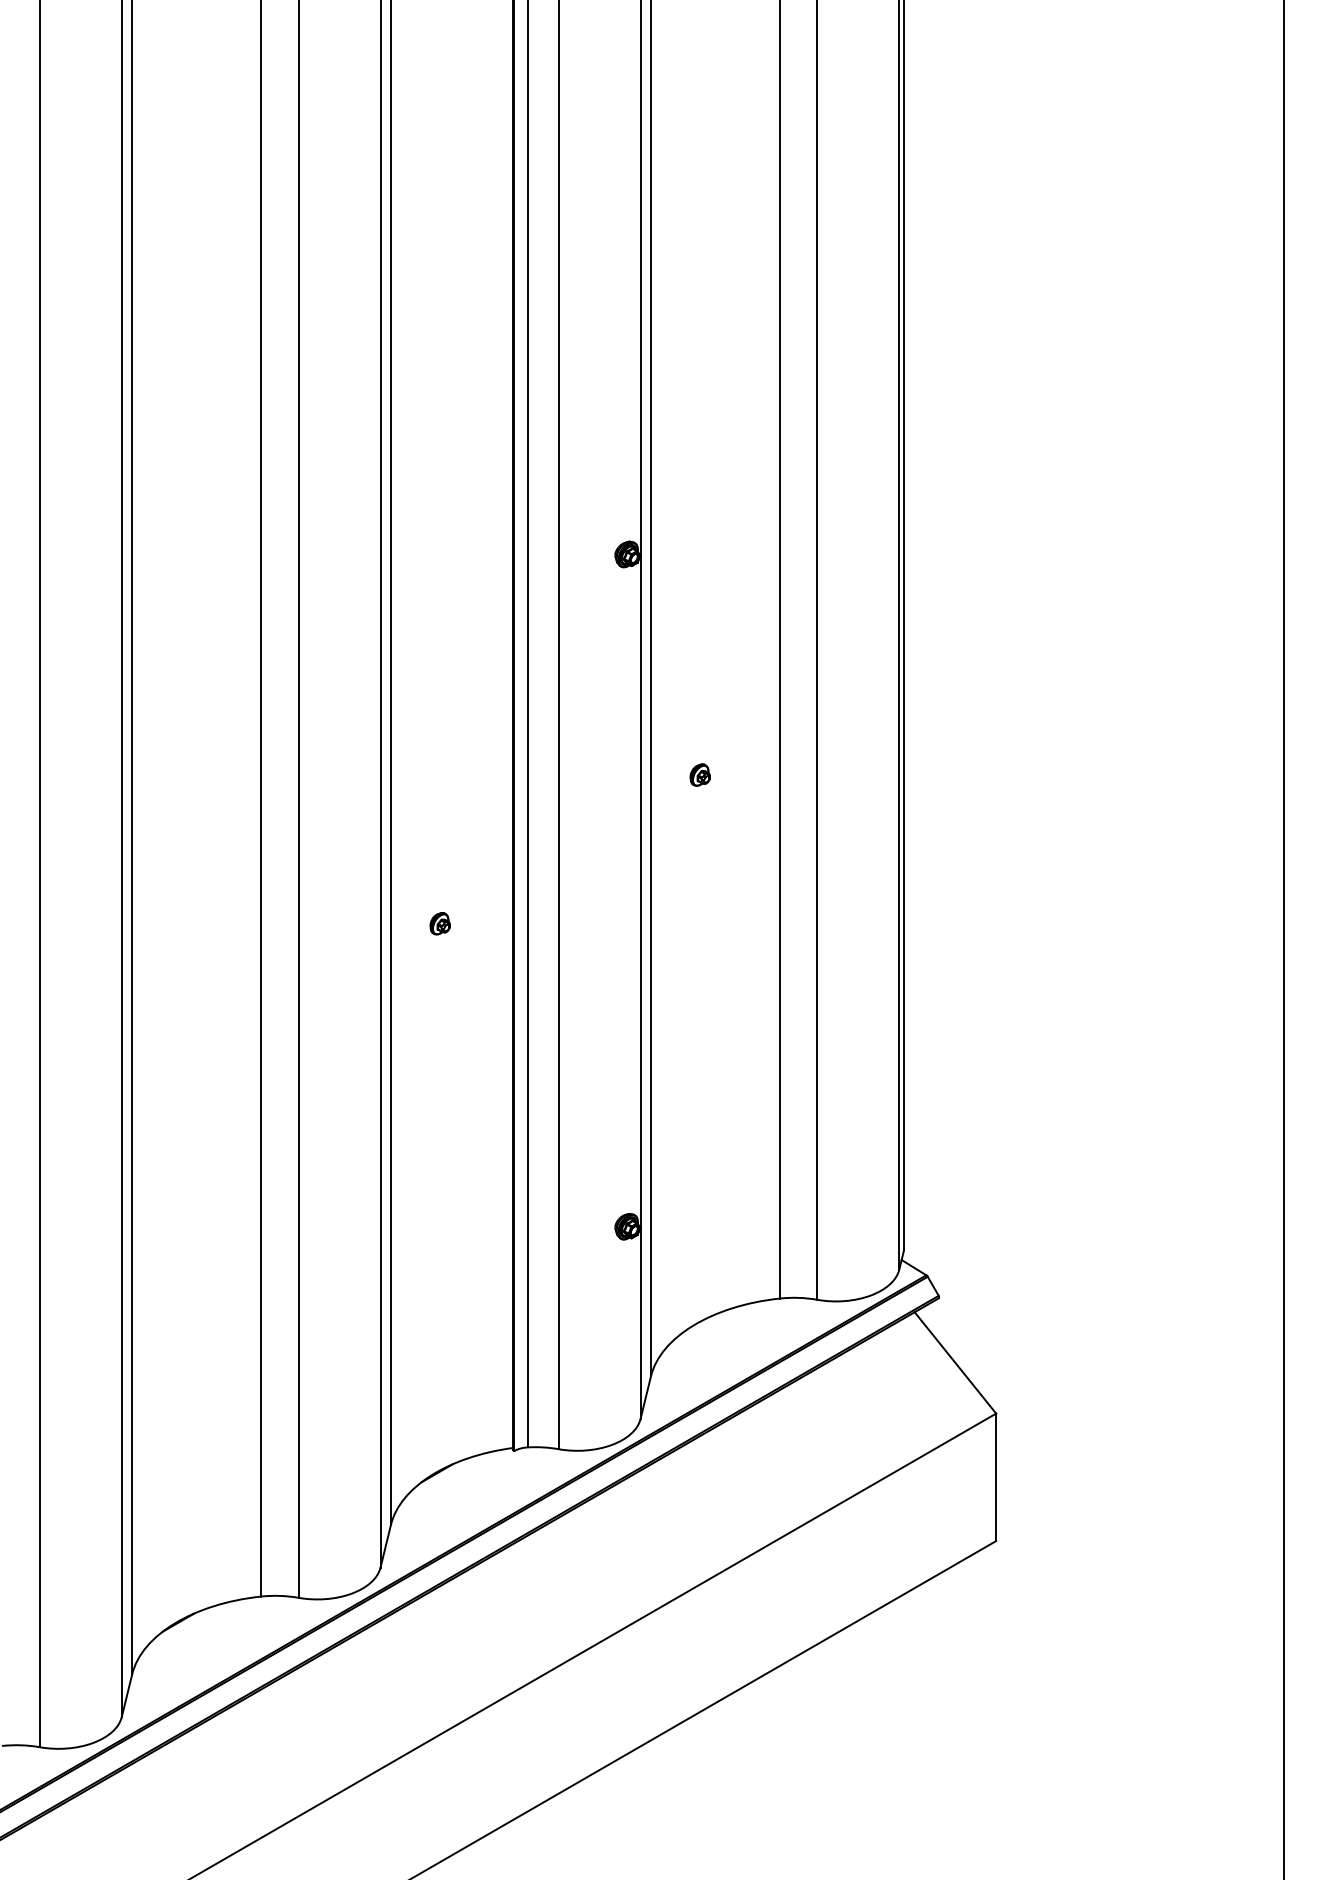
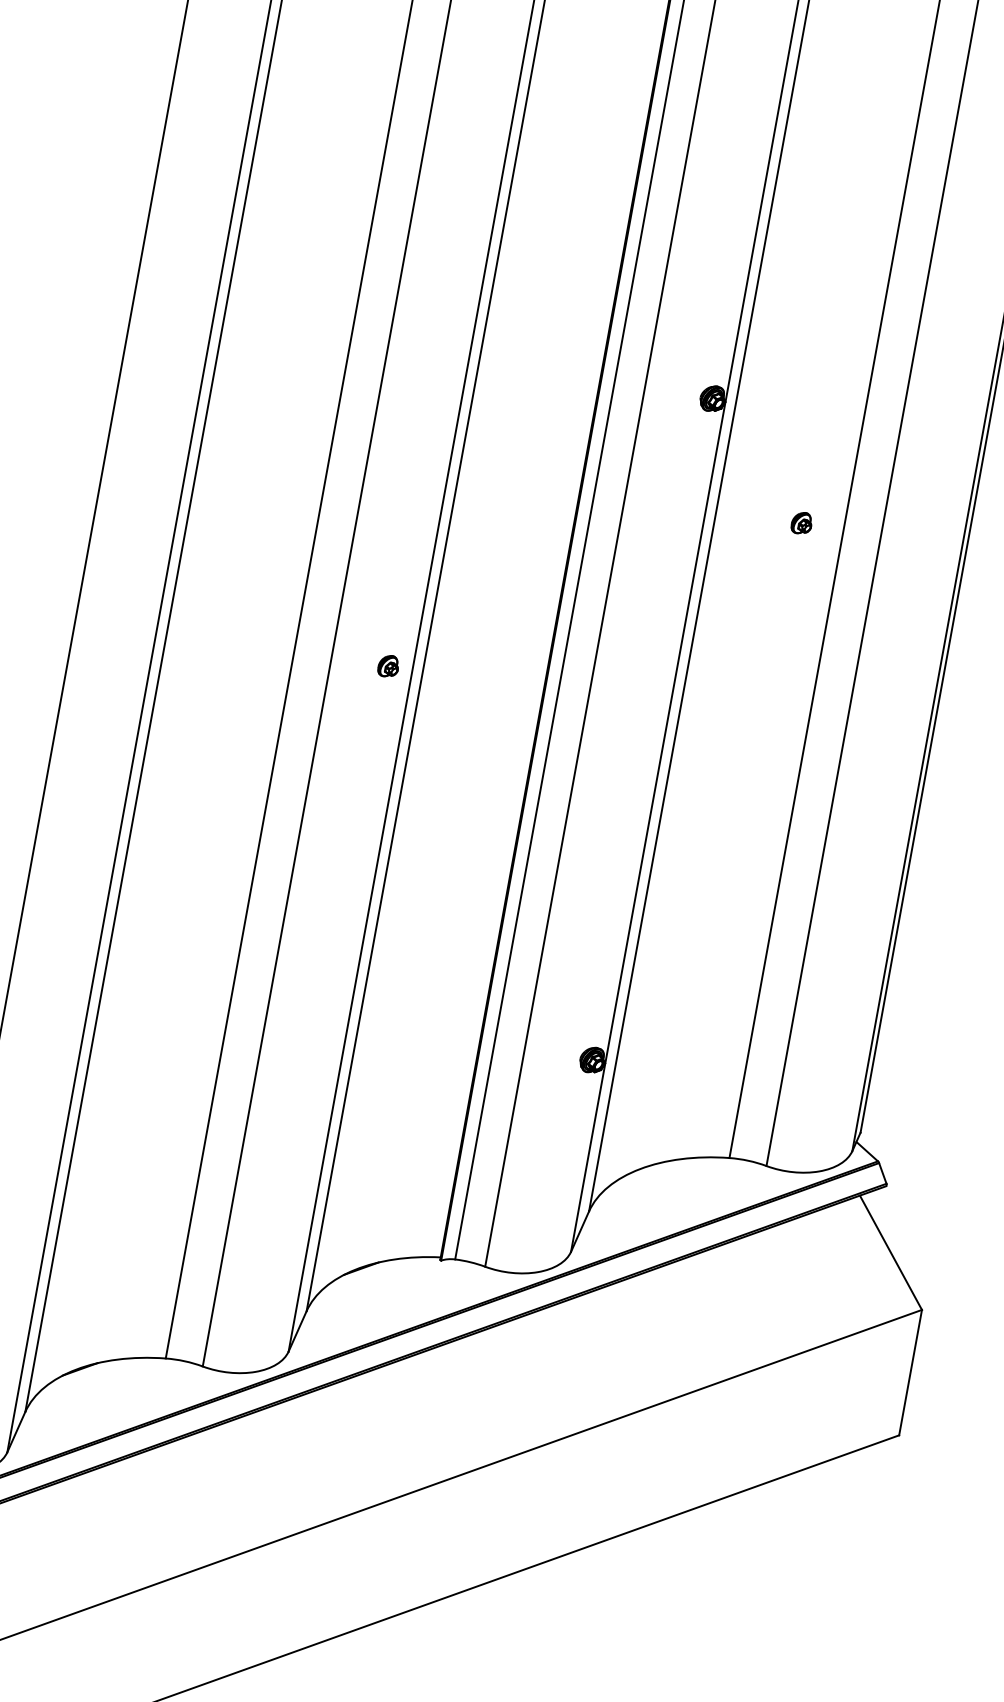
part: (699, 774) -> (801, 522), moved
part: (439, 923) -> (387, 665), moved

